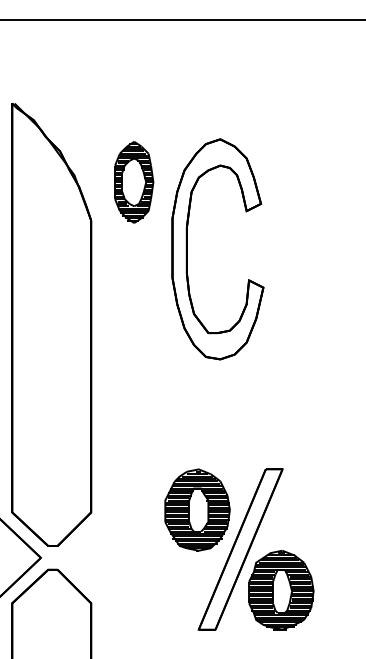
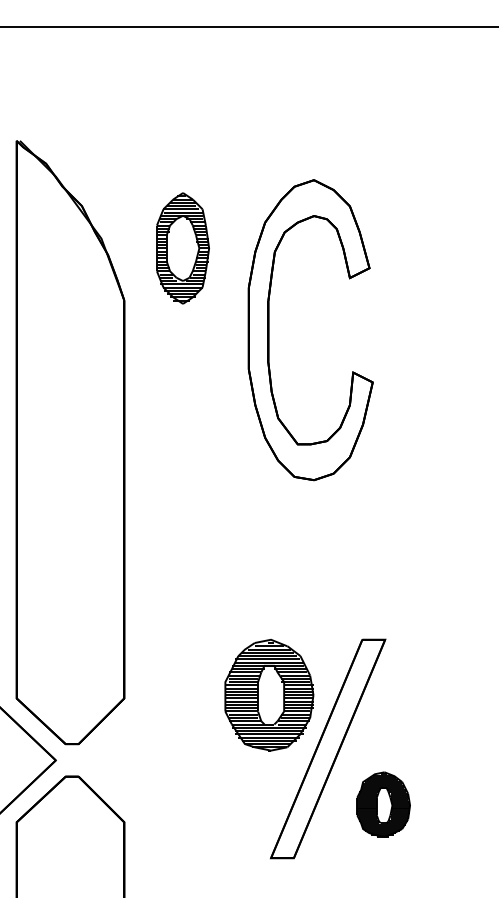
part: (187, 249) -> (269, 330), moved
part: (281, 590) -> (383, 804), size x0.6

